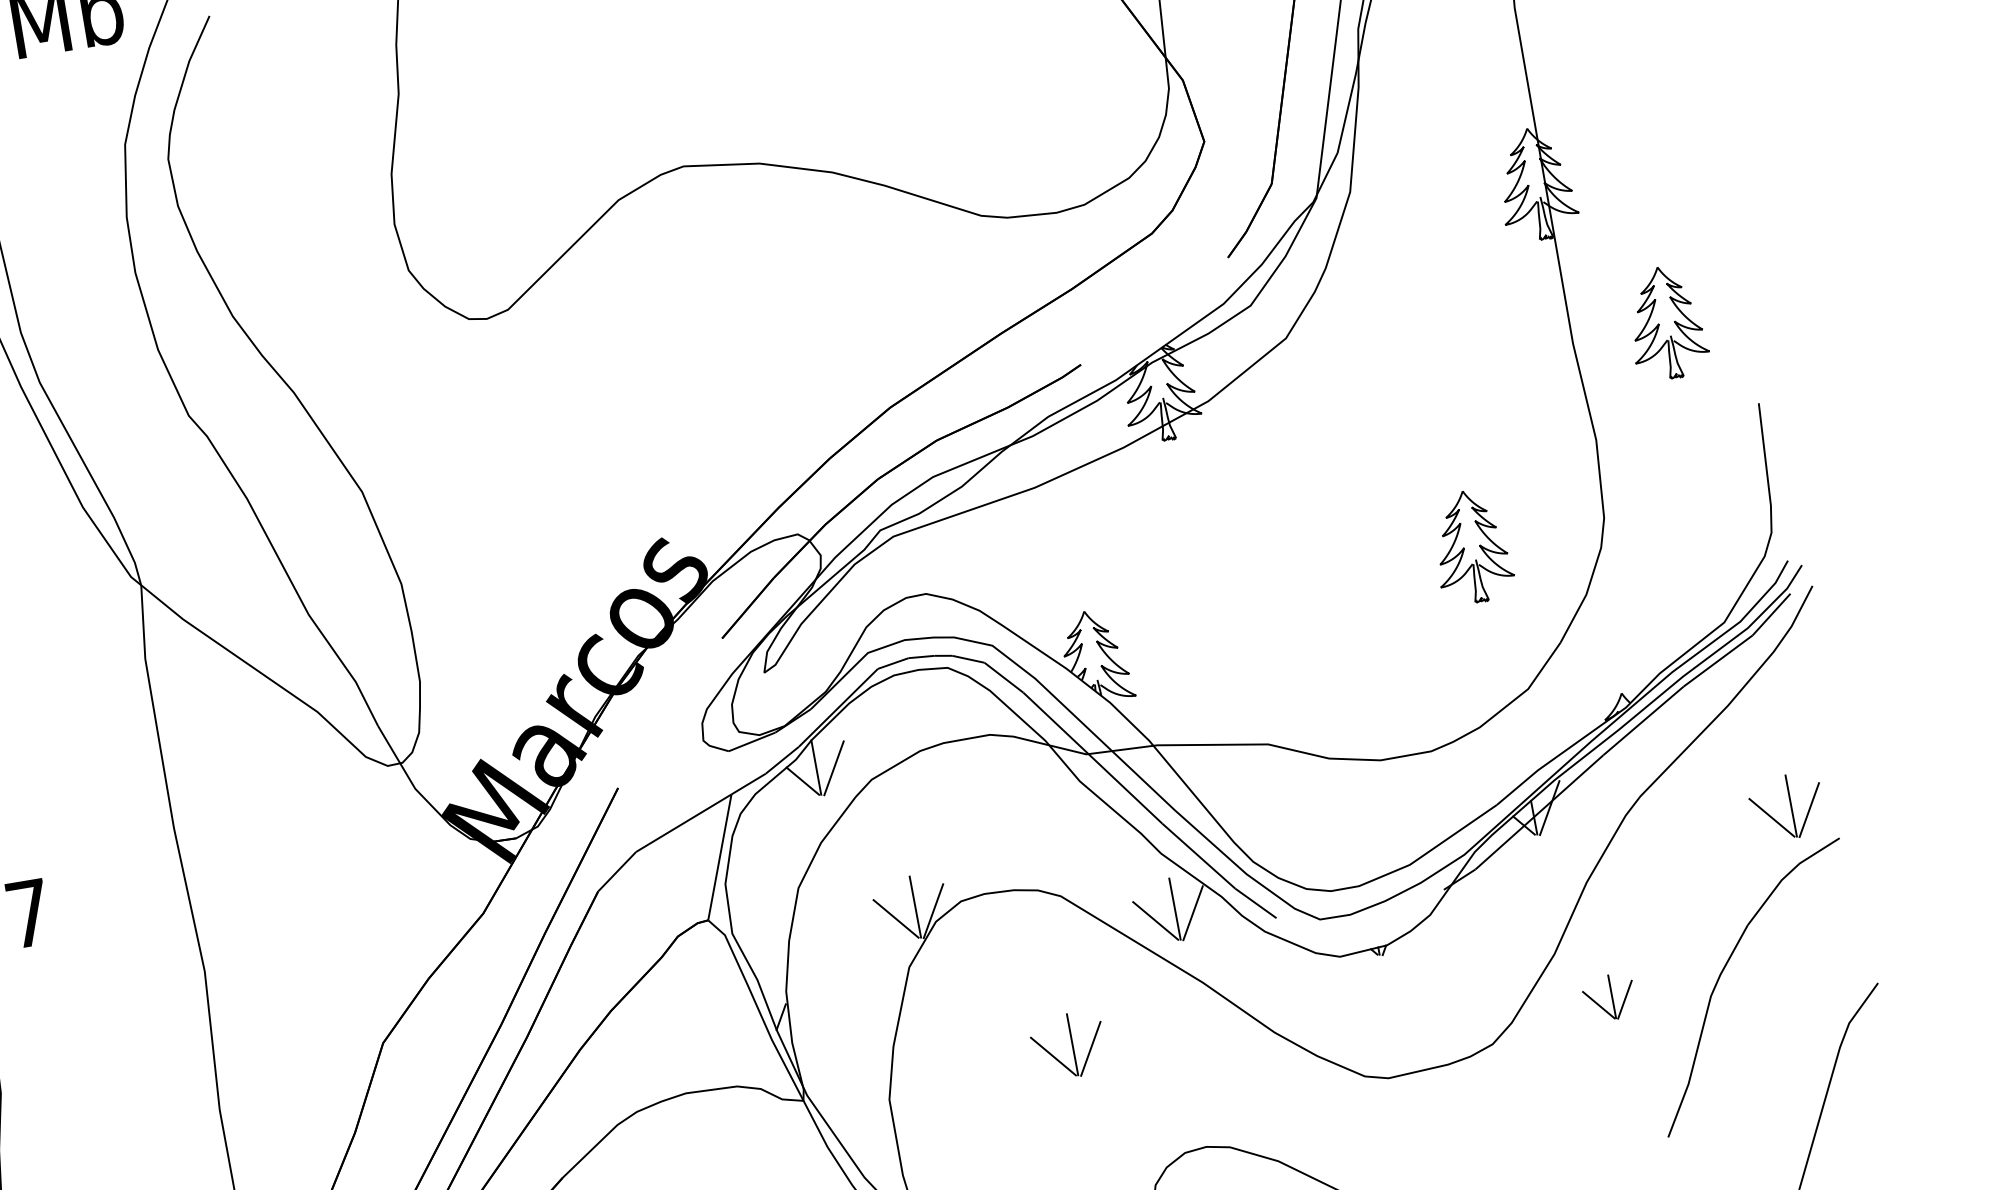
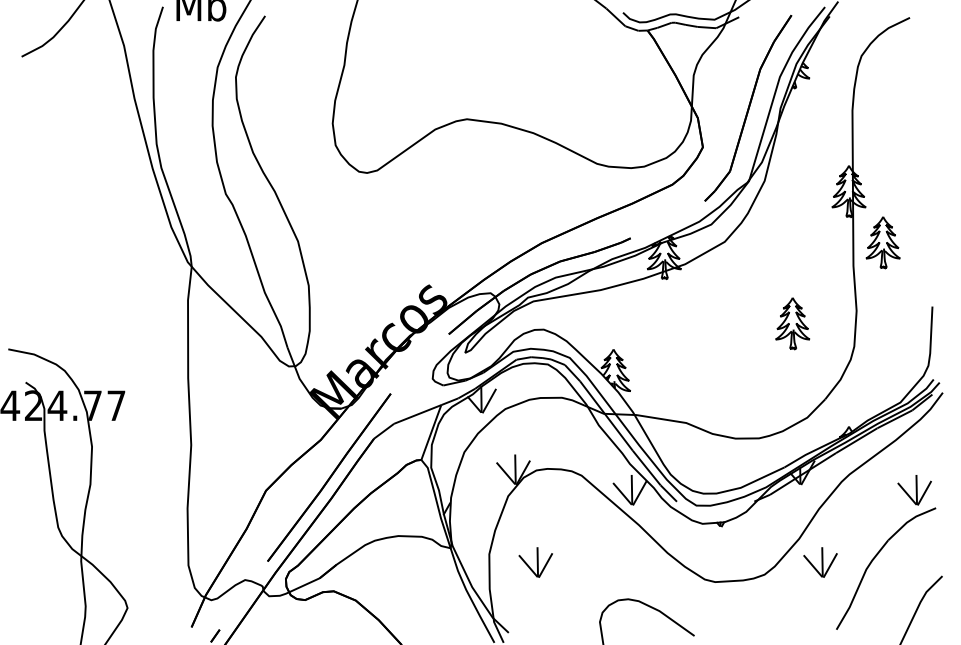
part: (1665, 323) -> (882, 242), moved
part: (1471, 546) -> (792, 323), moved
part: (1609, 997) -> (820, 562), size x1.43
part: (1067, 1046) -> (535, 562), moved

